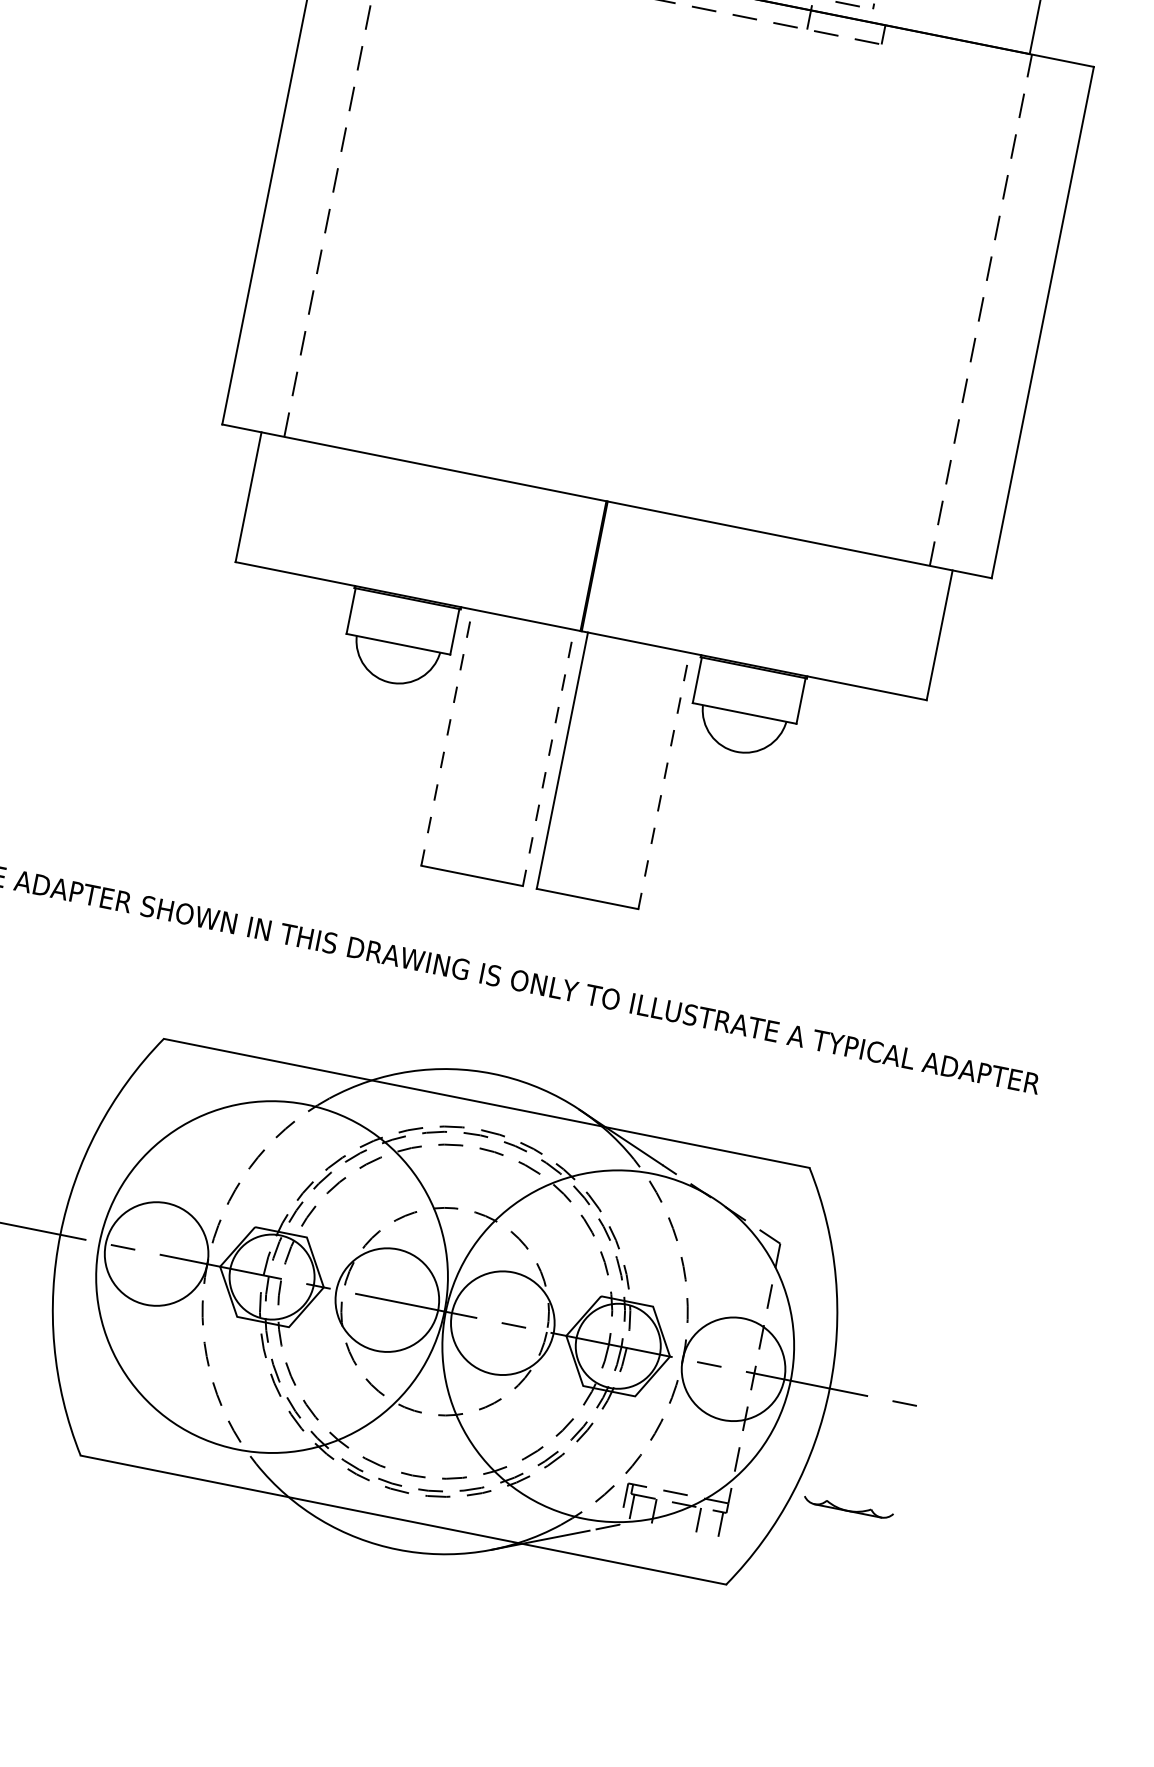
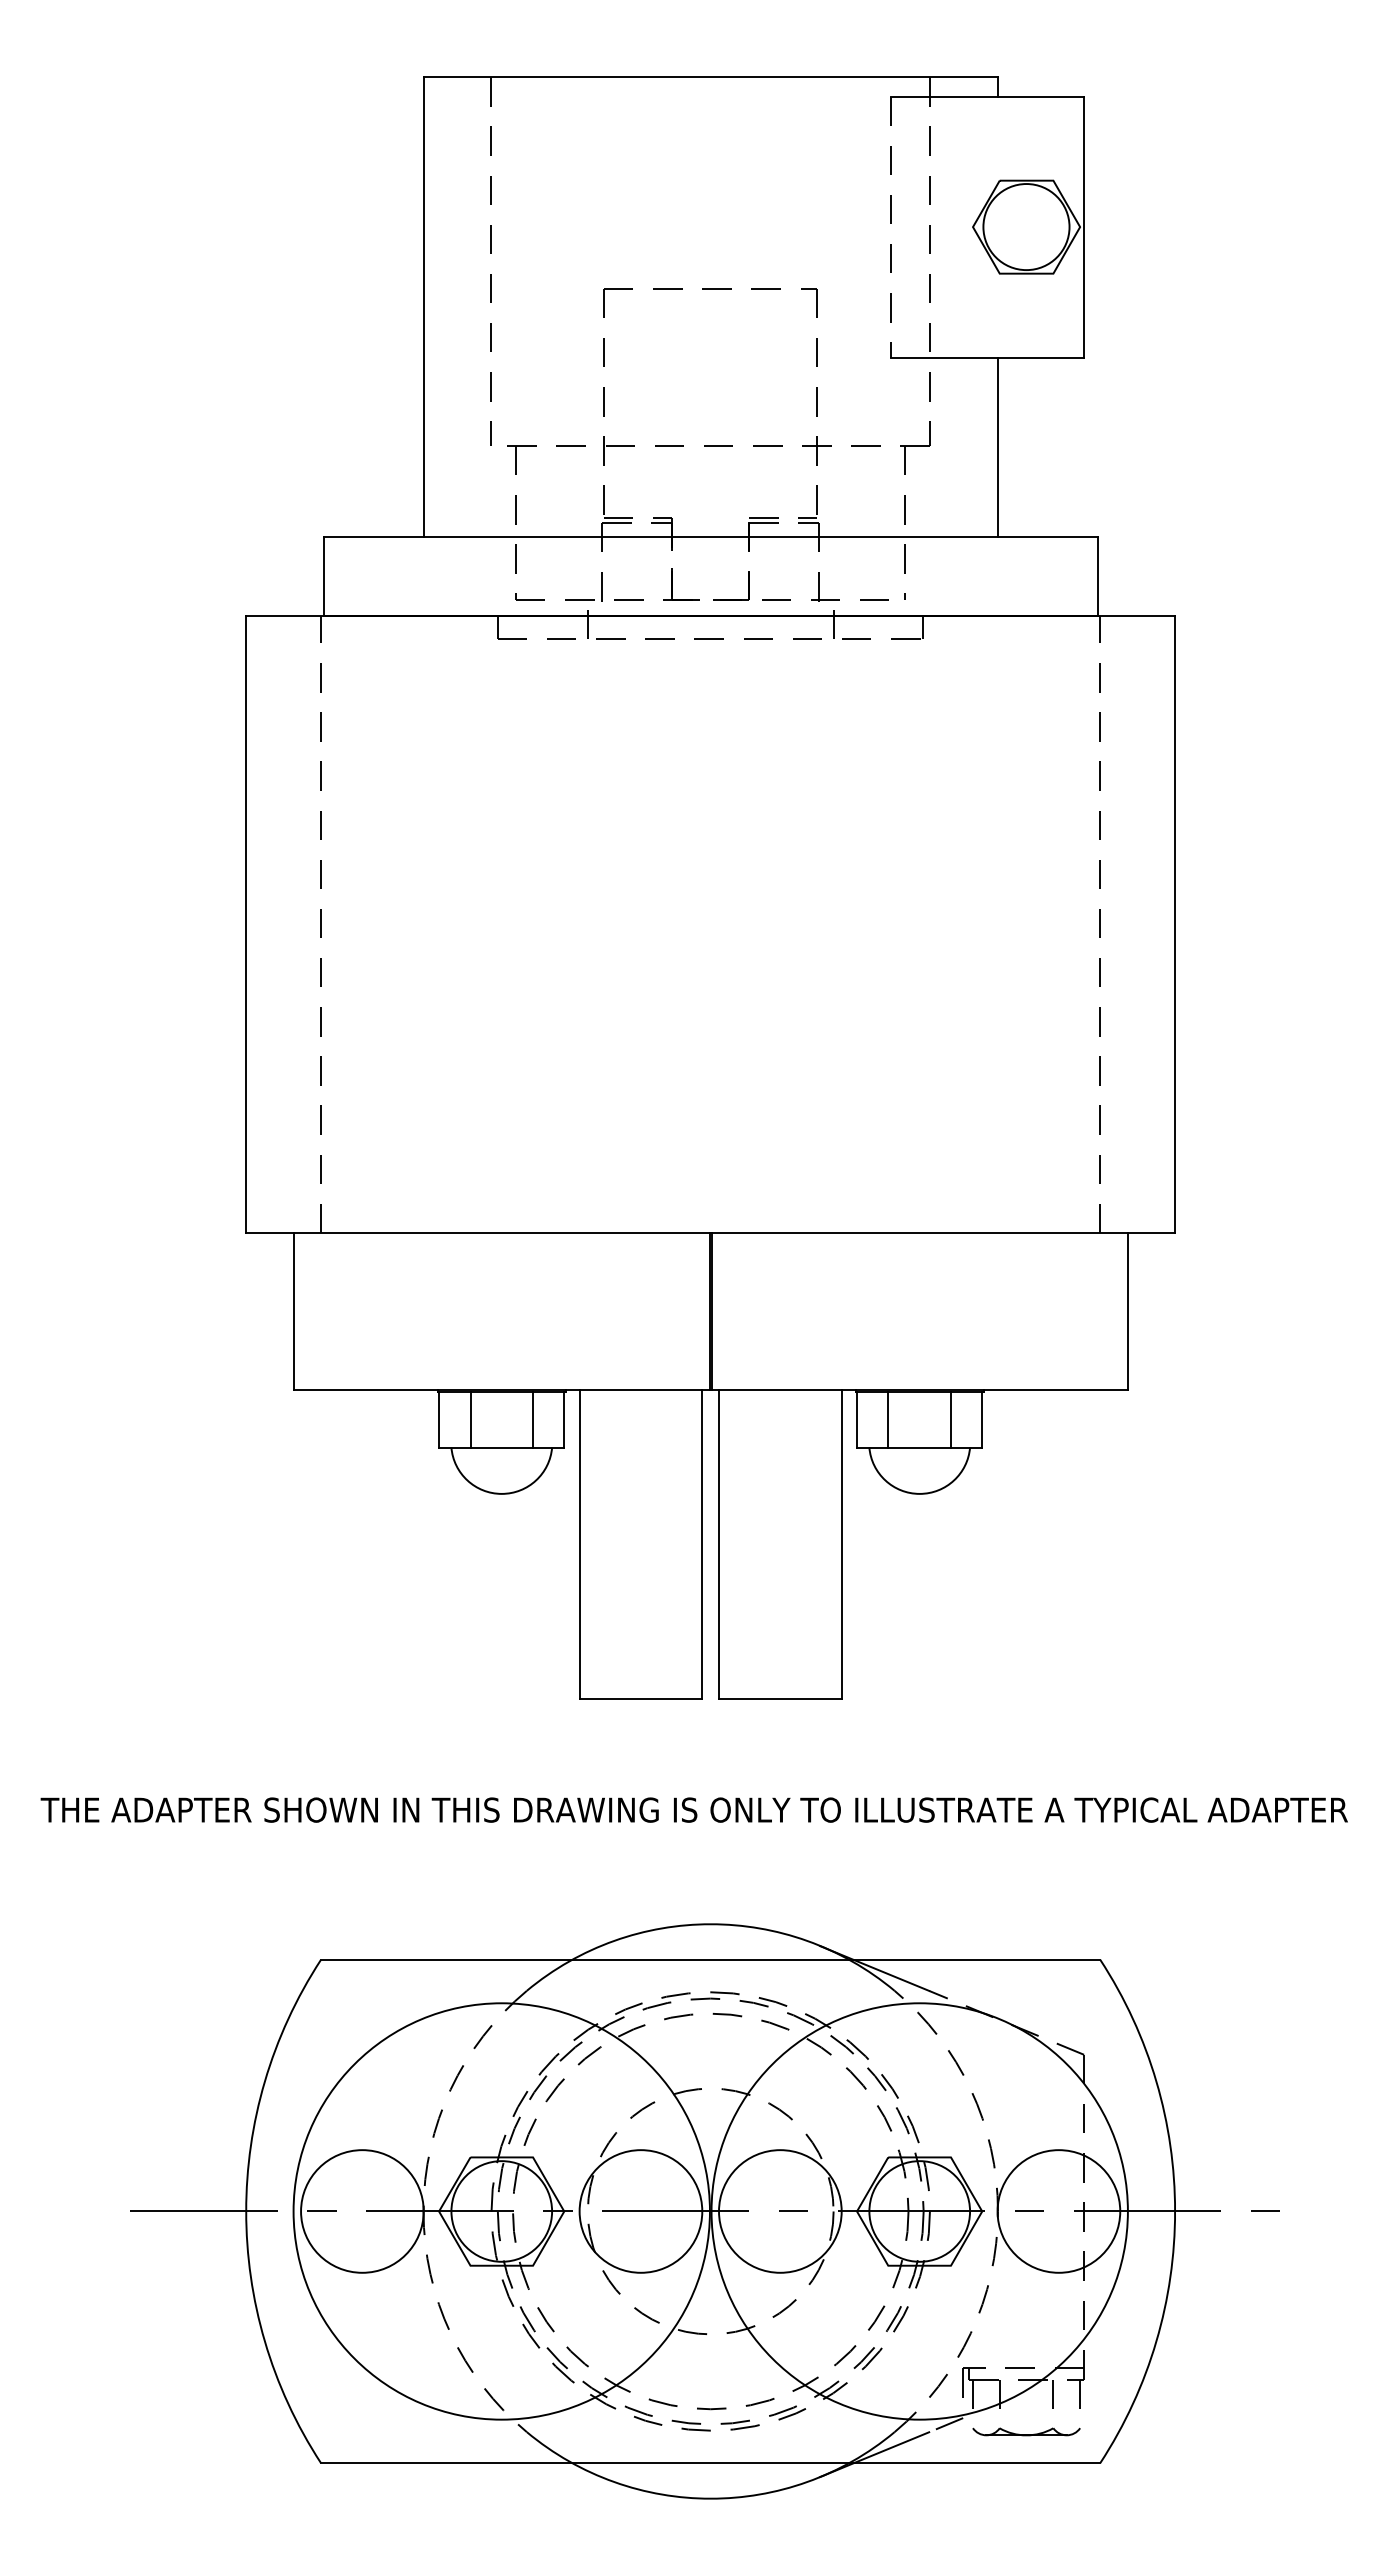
line: (377, 615) -> (470, 1419), added
line: (429, 626) -> (533, 1419), added
line: (723, 685) -> (888, 1419), added
line: (774, 695) -> (950, 1419), added
line: (446, 737) -> (579, 1544), dashed -> solid
line: (548, 757) -> (702, 1544), dashed -> solid
line: (663, 780) -> (841, 1544), dashed -> solid
part: (848, 1507) -> (1026, 2431), moved

